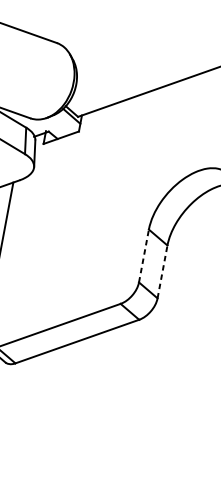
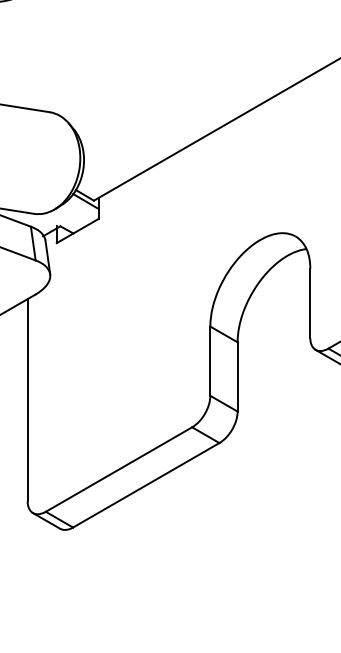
line: (144, 256) -> (210, 361), dashed -> solid
line: (162, 271) -> (237, 376), dashed -> solid

